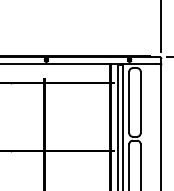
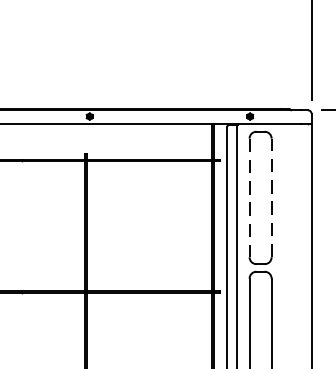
line: (129, 102) -> (250, 198), solid -> dashed
line: (140, 102) -> (271, 198), solid -> dashed

